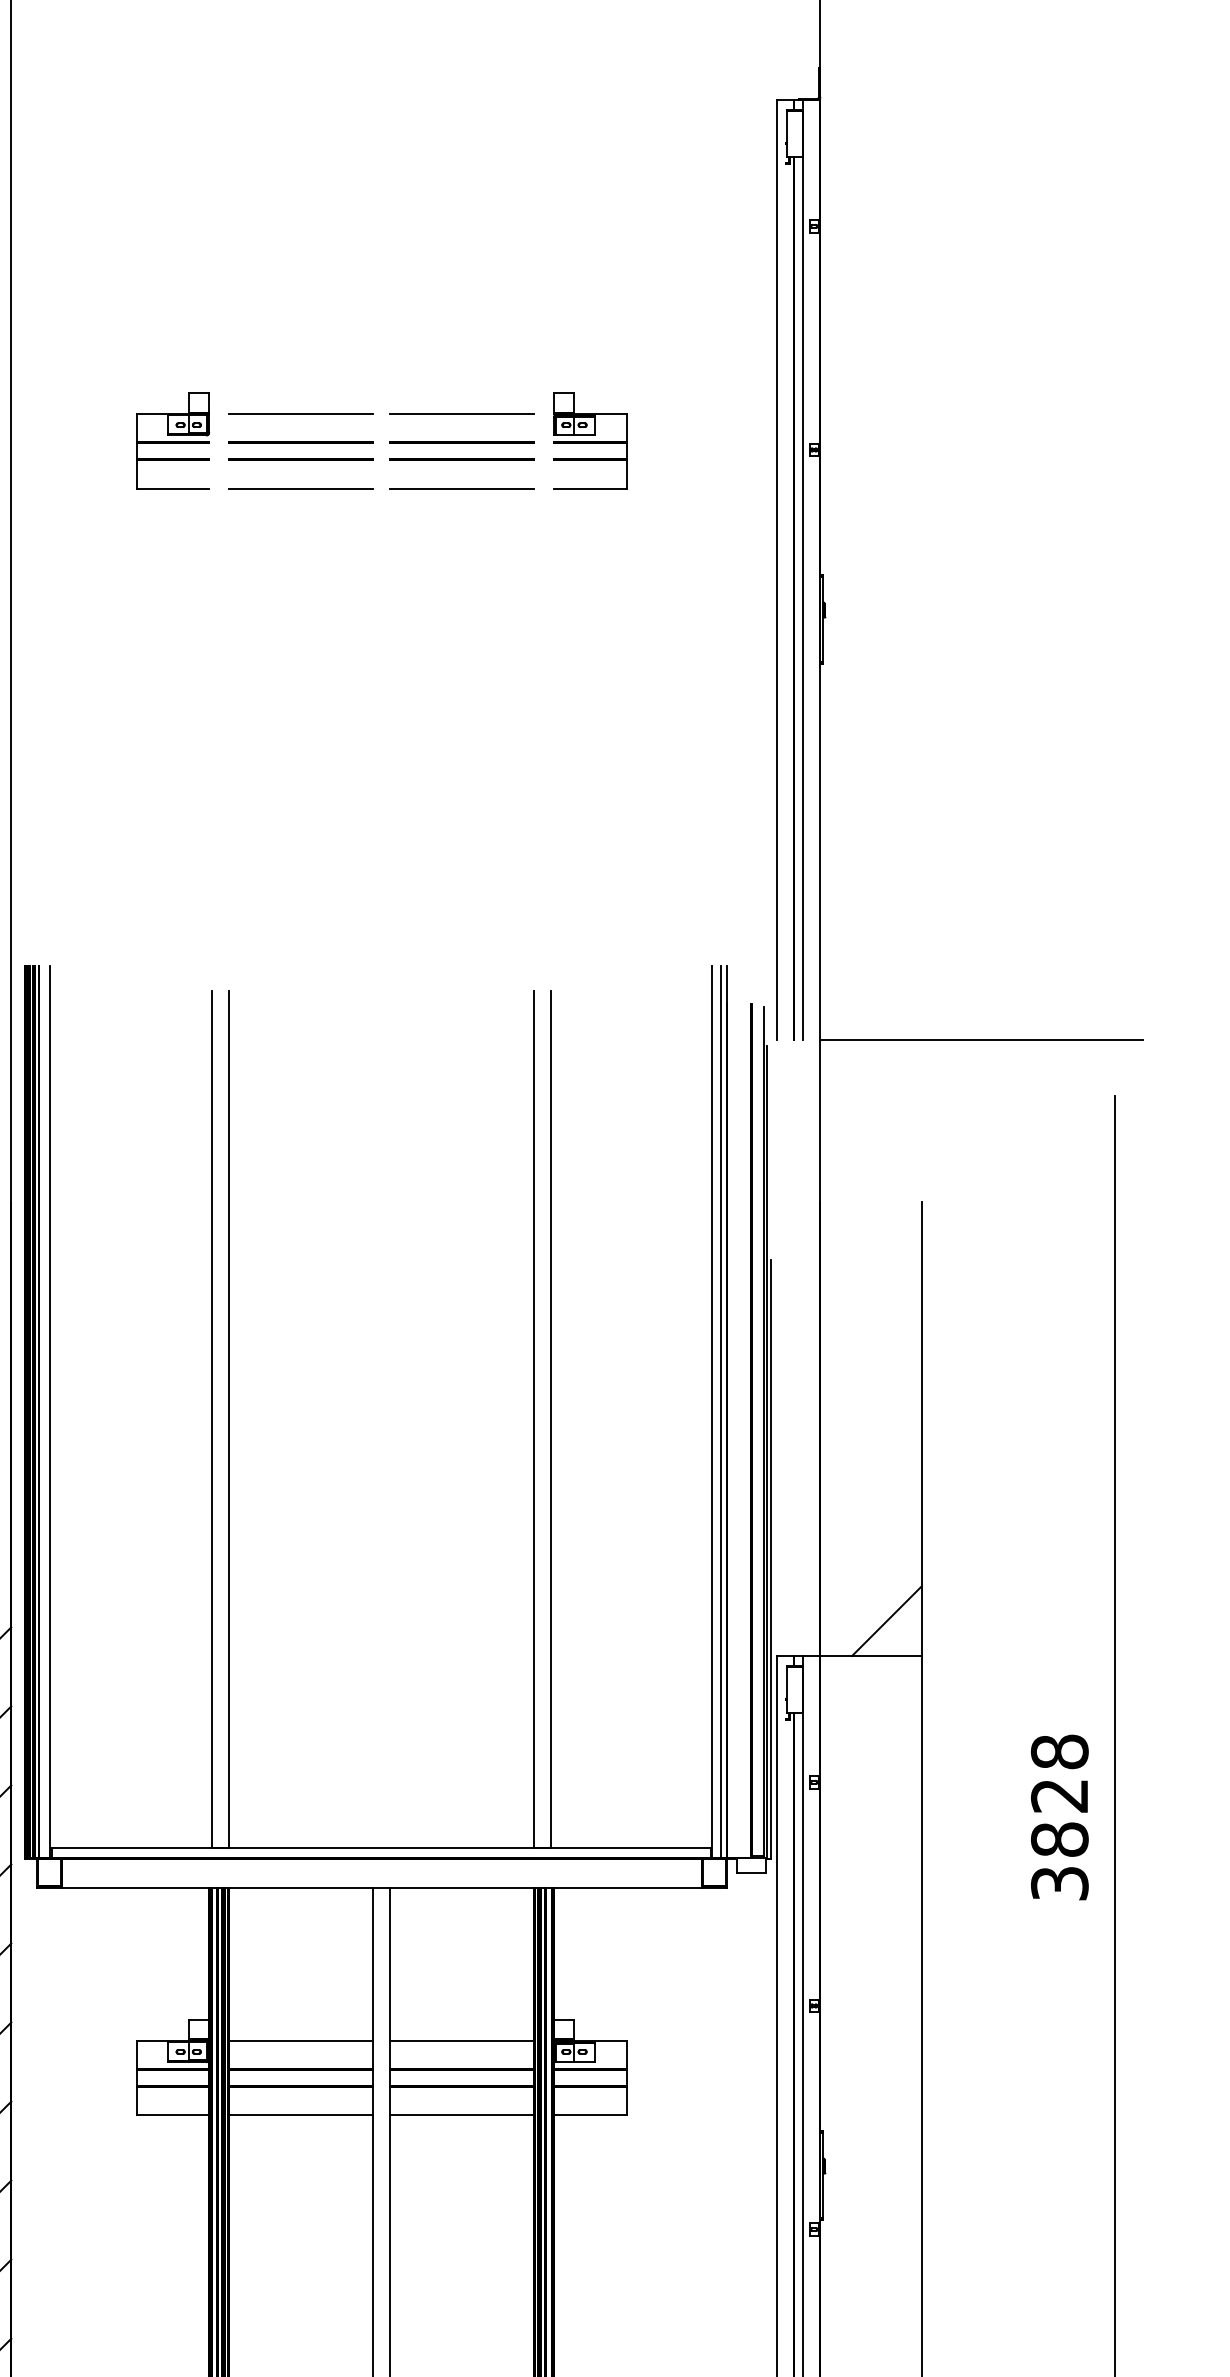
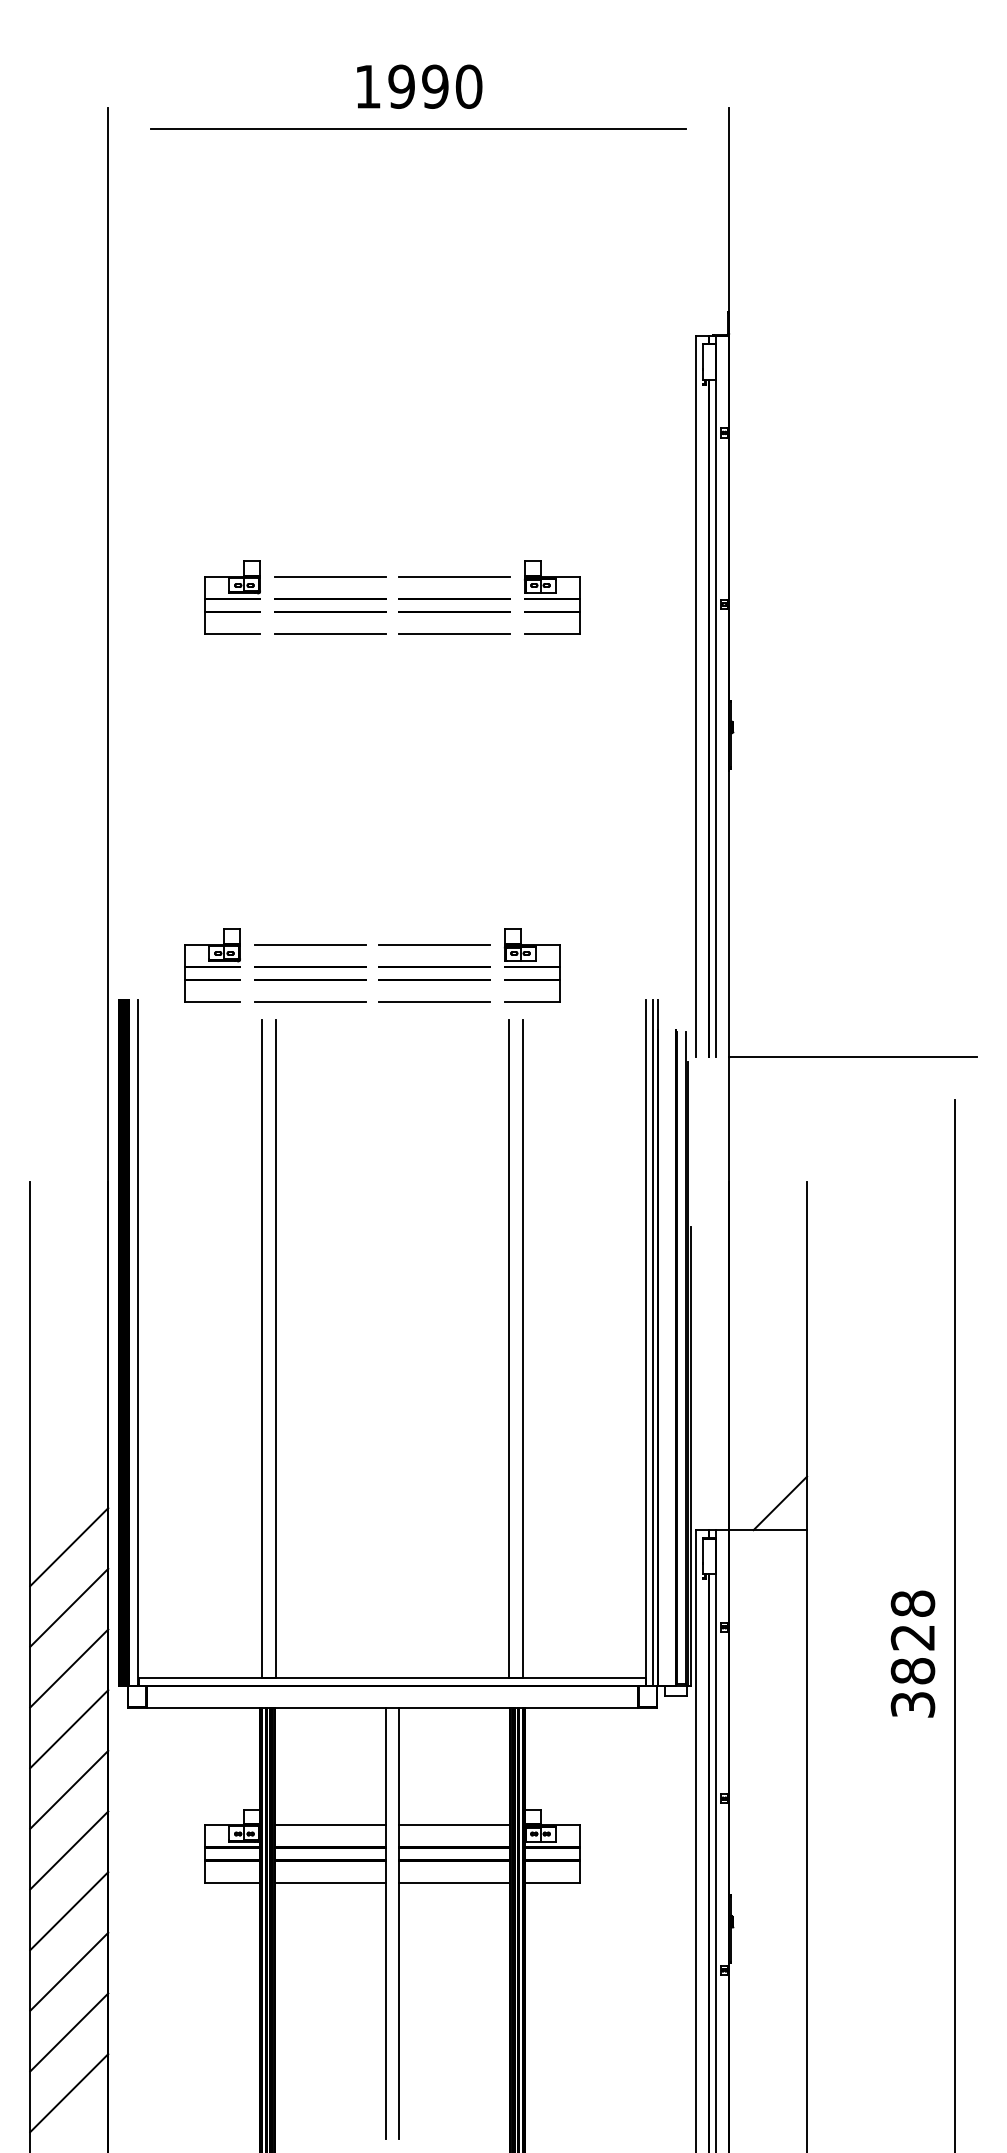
part: (347, 921) -> (366, 966), added

